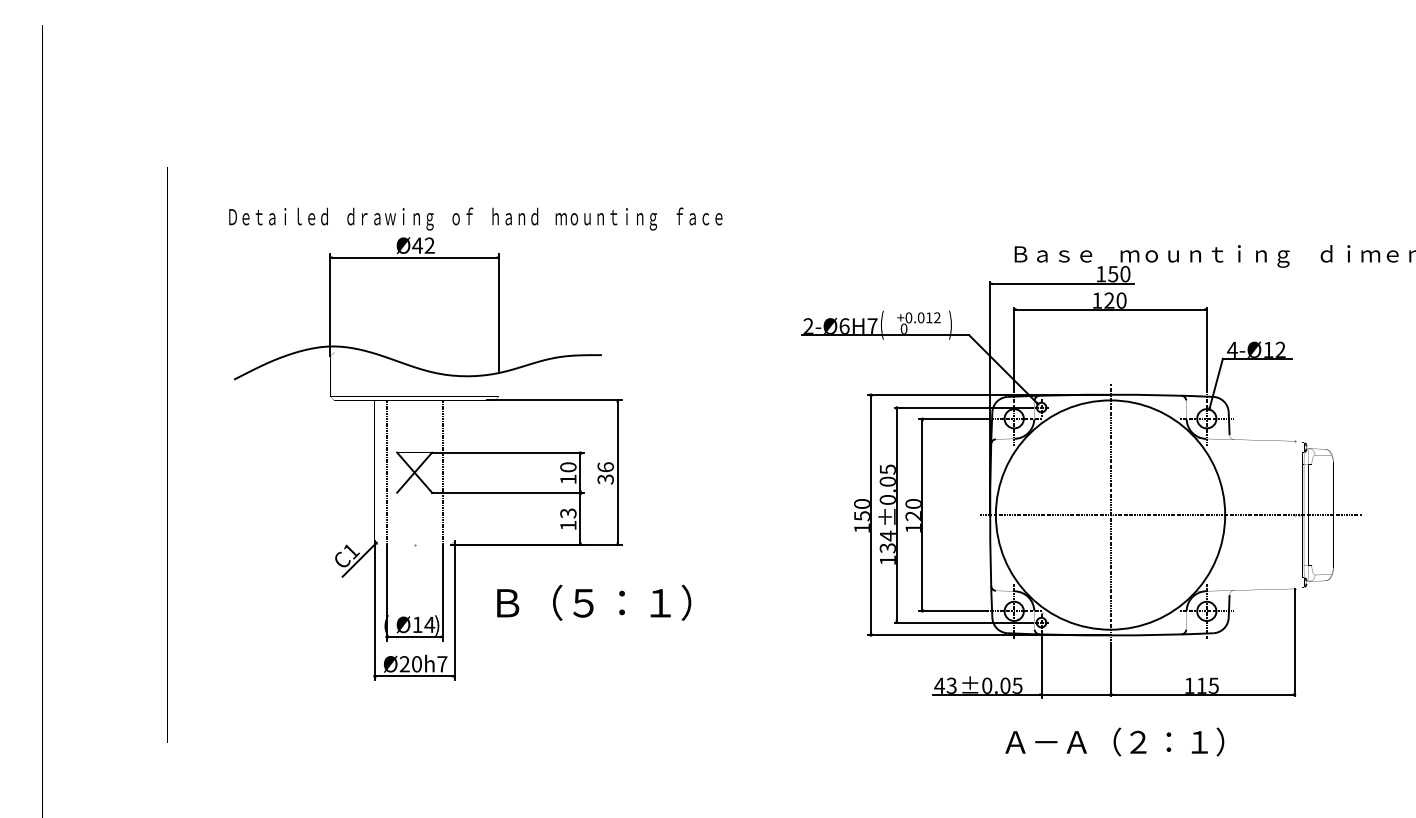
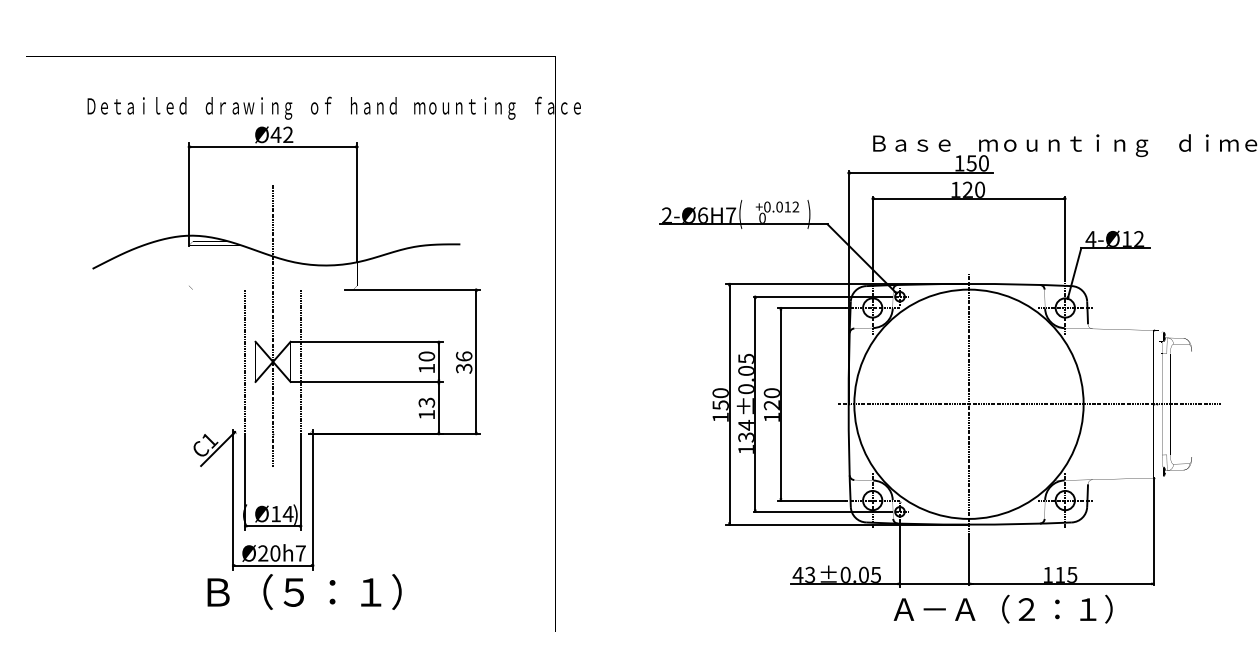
line: (414, 435) -> (272, 324), added
text: (594, 602) -> (304, 591), moved
text: (1114, 741) -> (1002, 608), moved

